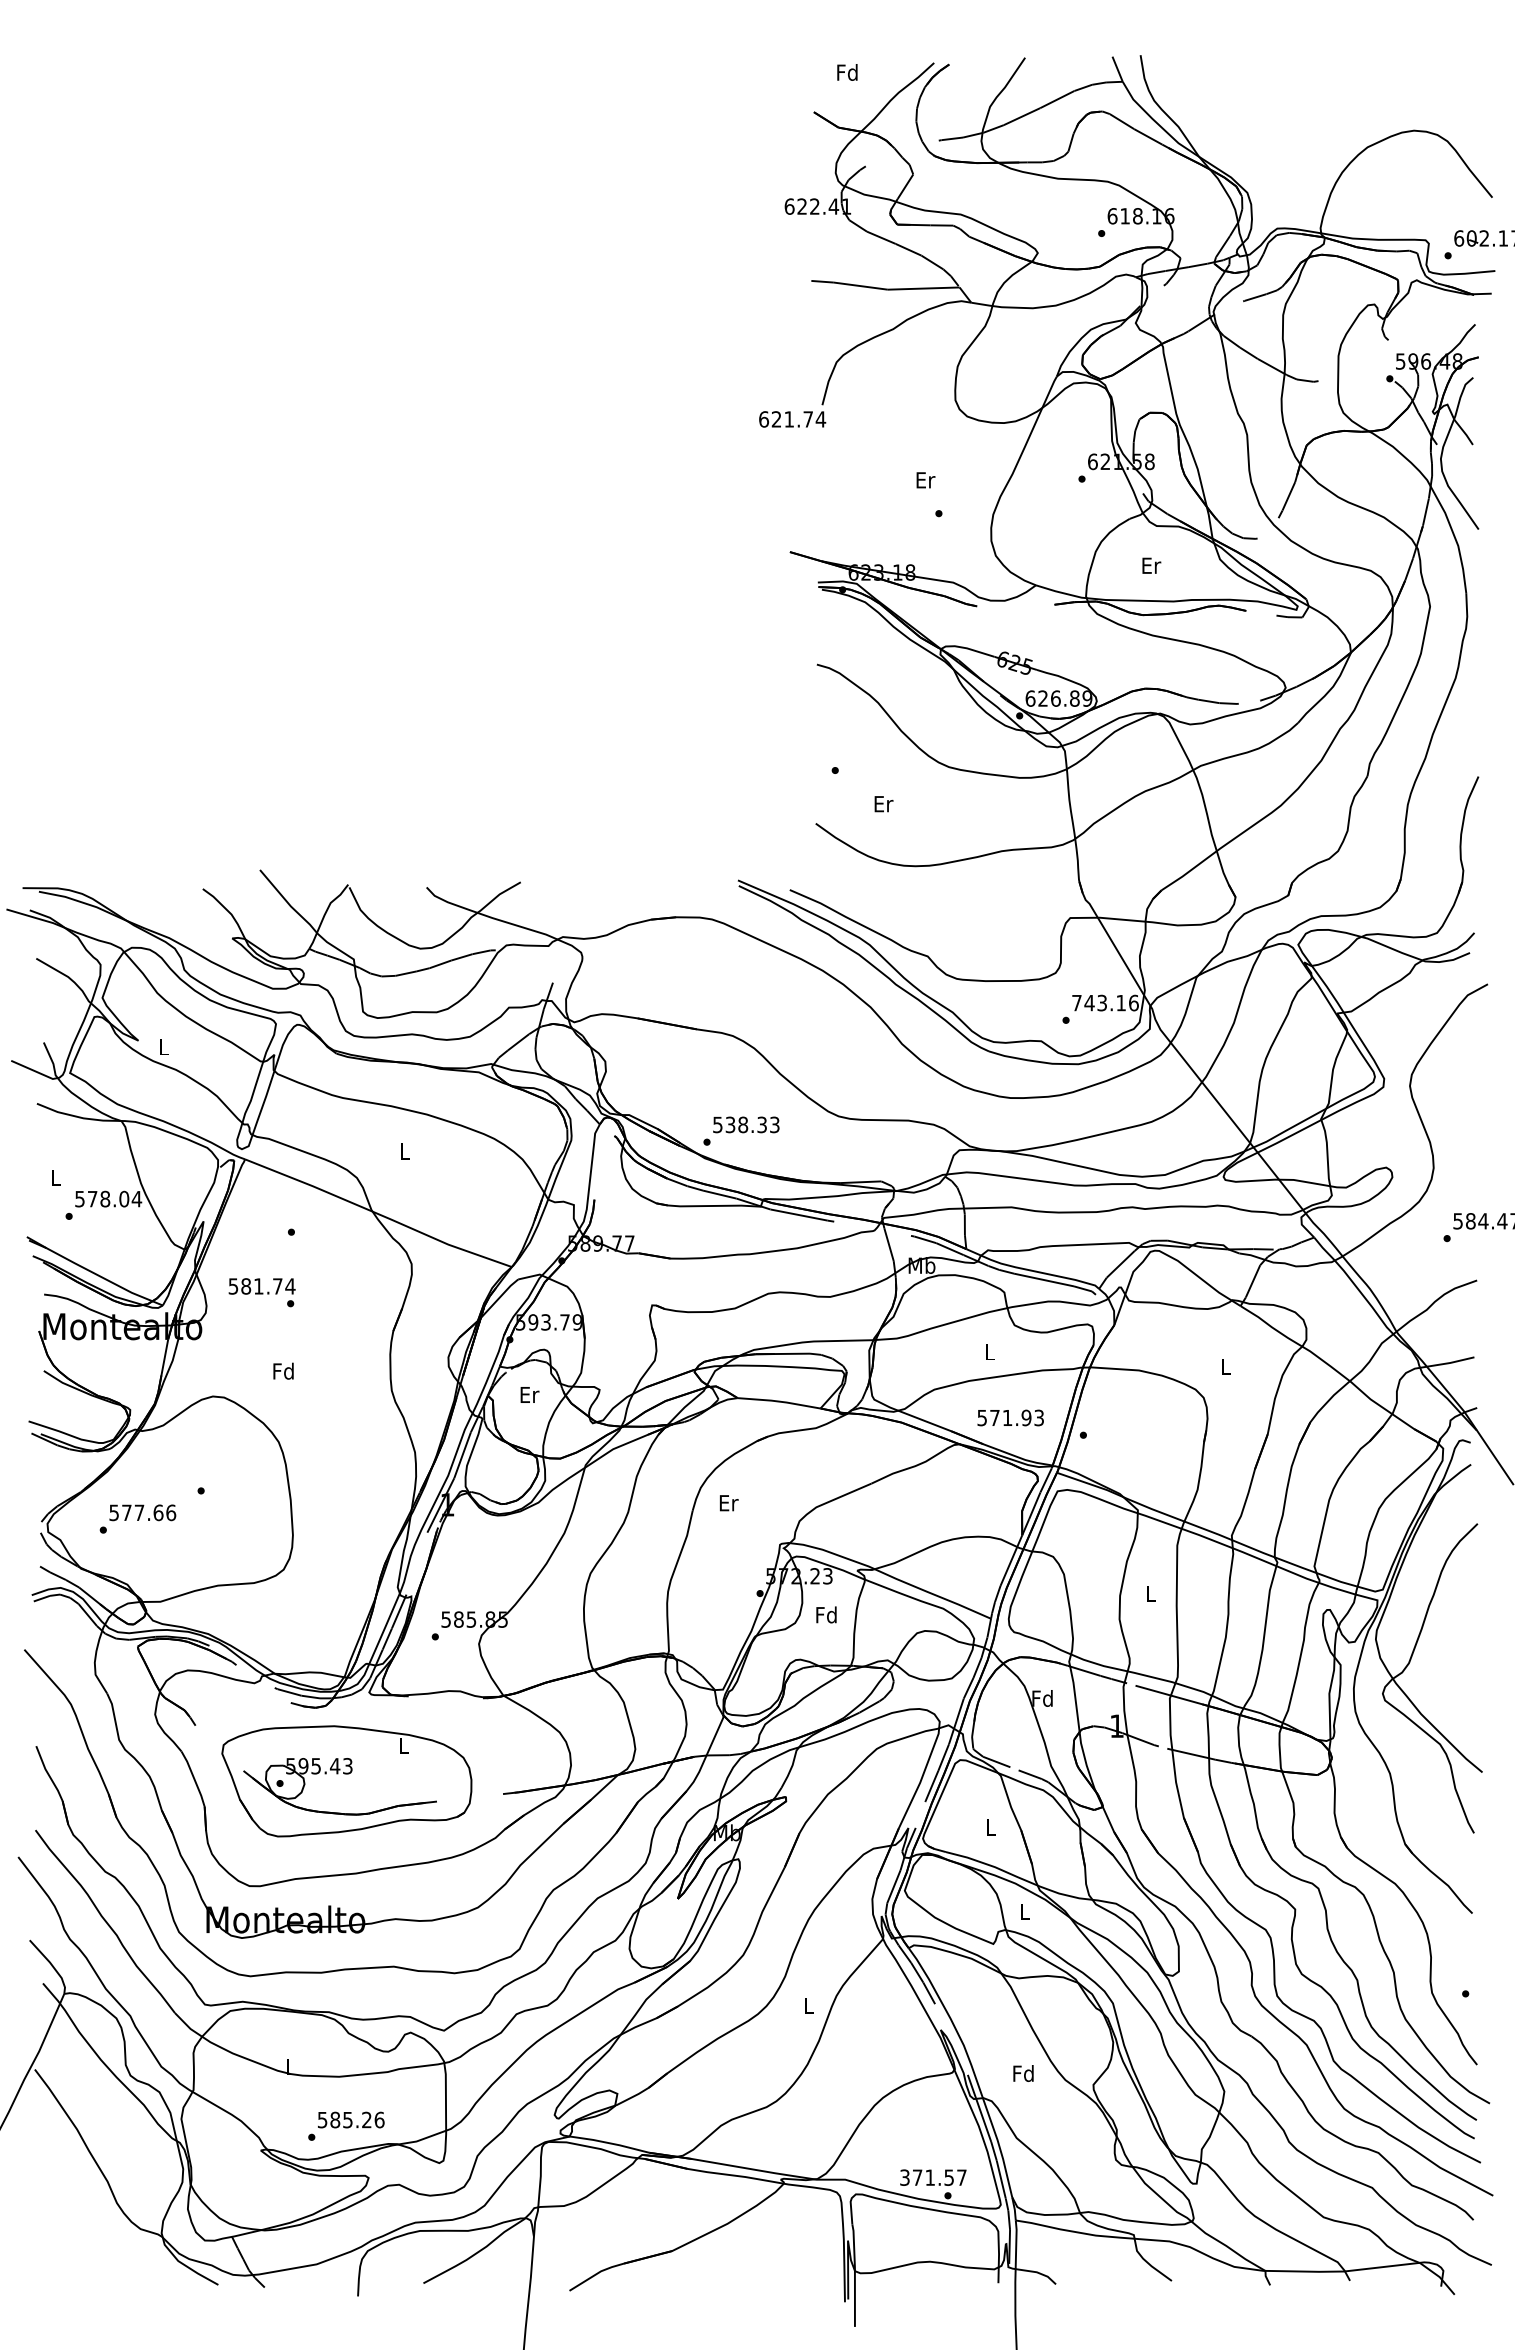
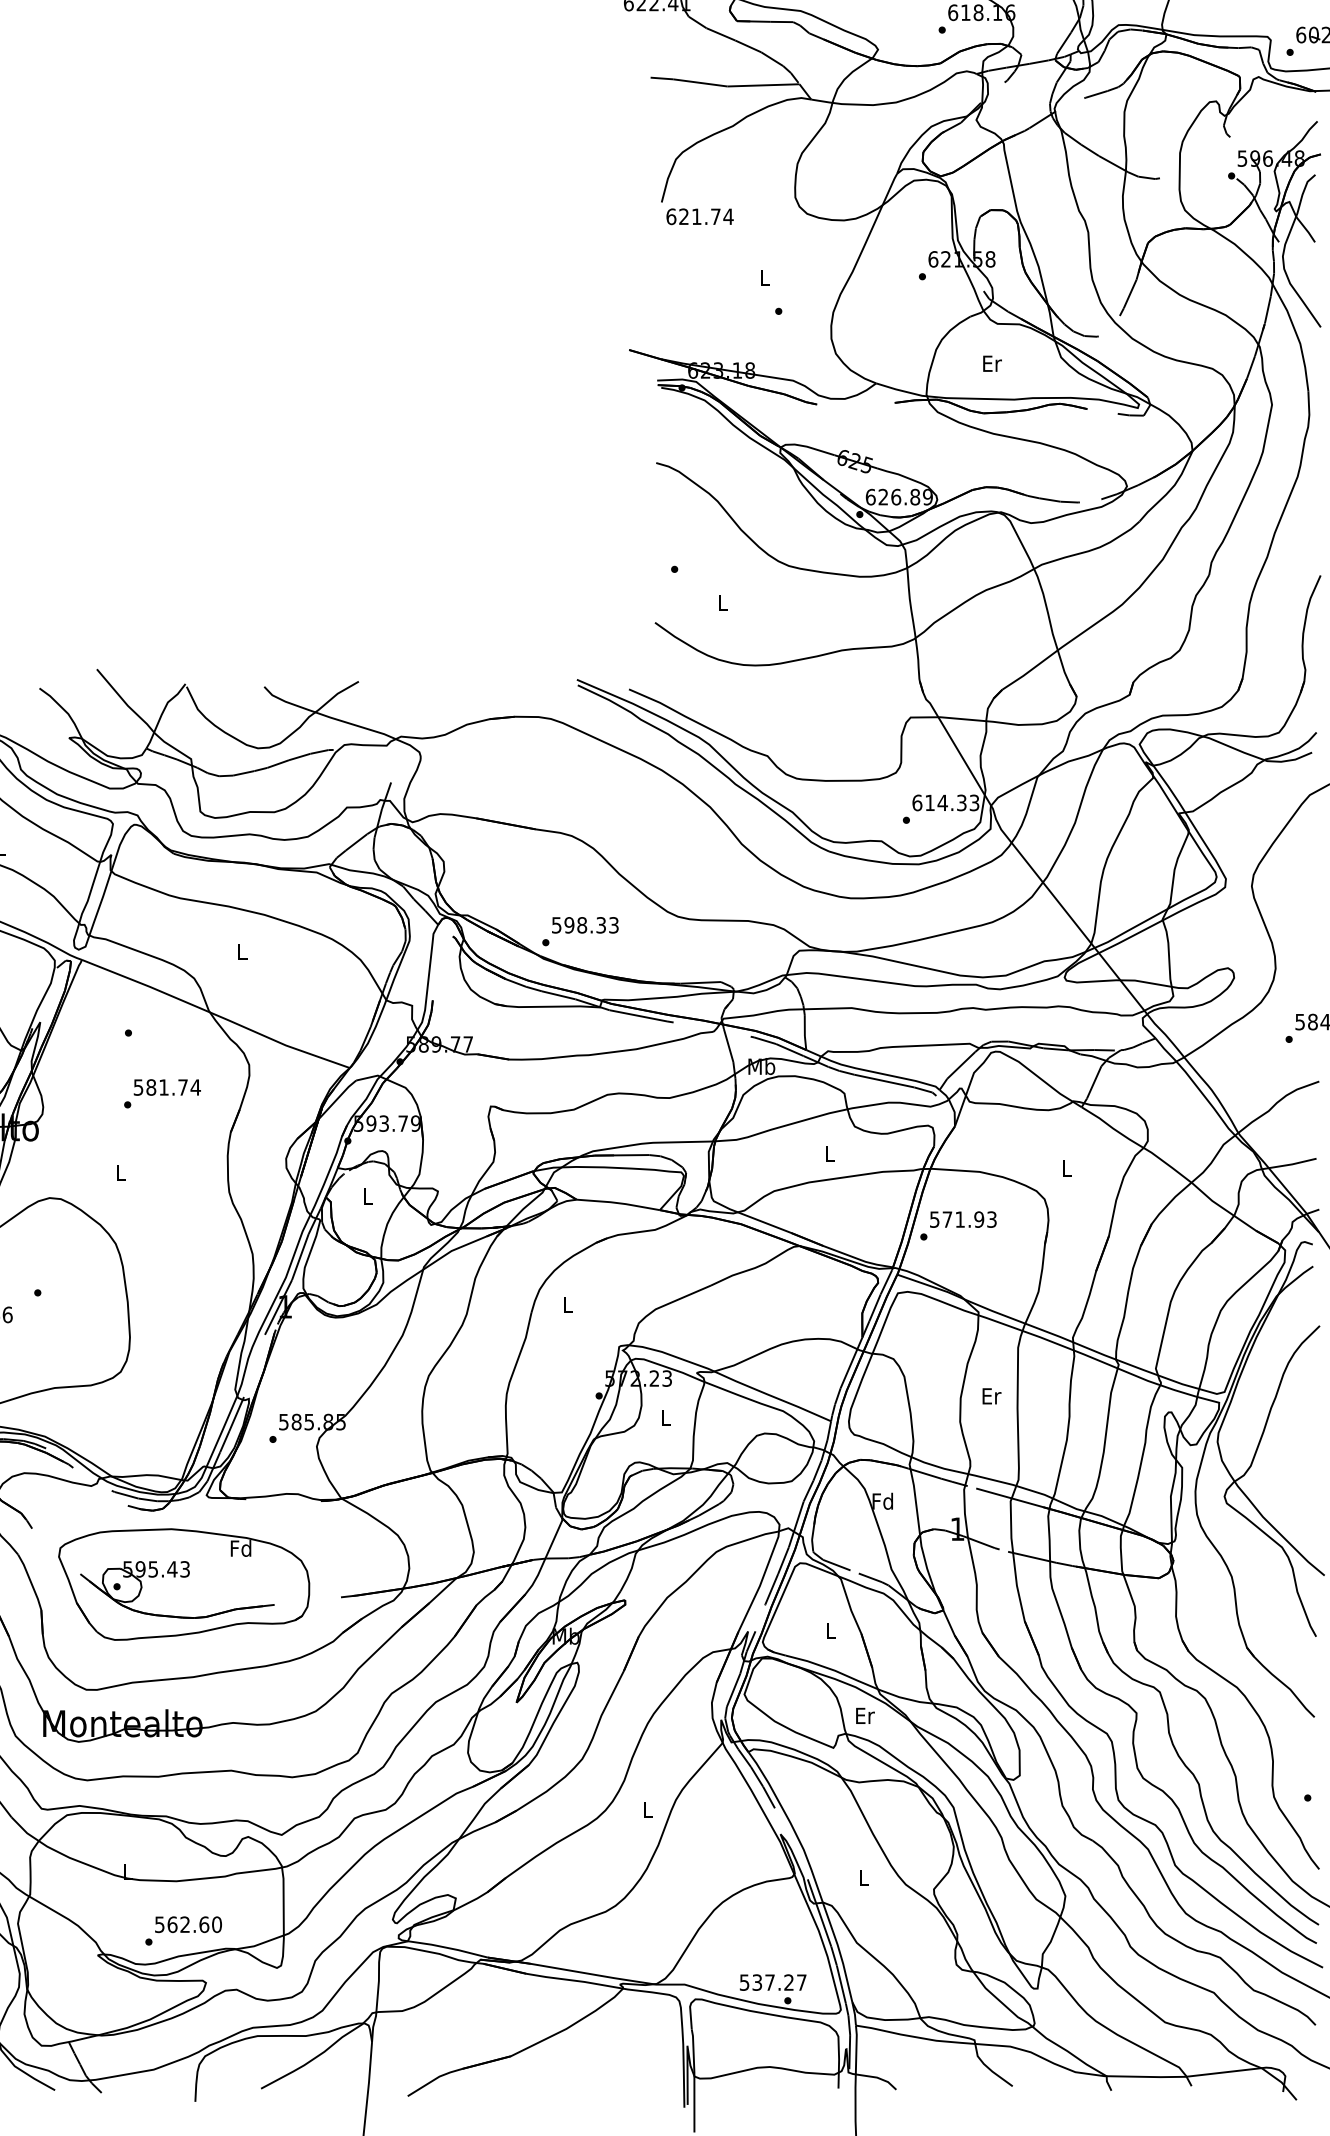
text: (792, 419) -> (699, 216), moved
text: (925, 480) -> (765, 278), Er -> L
text: (883, 804) -> (723, 603), Er -> L
text: (1105, 1002) -> (946, 802), 743.16 -> 614.33
text: (730, 1124) -> (569, 924), 538.33 -> 598.33
text: (261, 1286) -> (166, 1087), moved
text: (283, 1370) -> (120, 1171), Fd -> L
text: (529, 1394) -> (367, 1196), Er -> L
text: (1010, 1417) -> (963, 1219), moved
text: (728, 1503) -> (567, 1305), Er -> L
text: (1151, 1593) -> (992, 1395), L -> Er
text: (826, 1614) -> (665, 1416), Fd -> L
text: (403, 1745) -> (241, 1548), L -> Fd
text: (1025, 1912) -> (865, 1716), L -> Er
text: (1023, 2073) -> (863, 1877), Fd -> L
text: (357, 2119) -> (194, 1924), 585.26 -> 562.60
text: (926, 2177) -> (766, 1982), 371.57 -> 537.27

